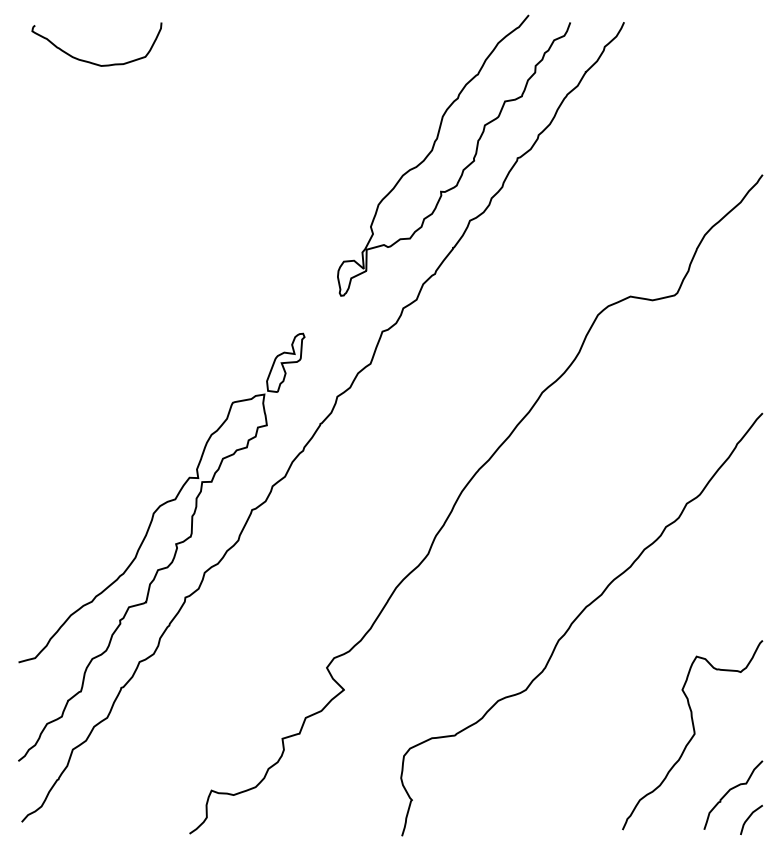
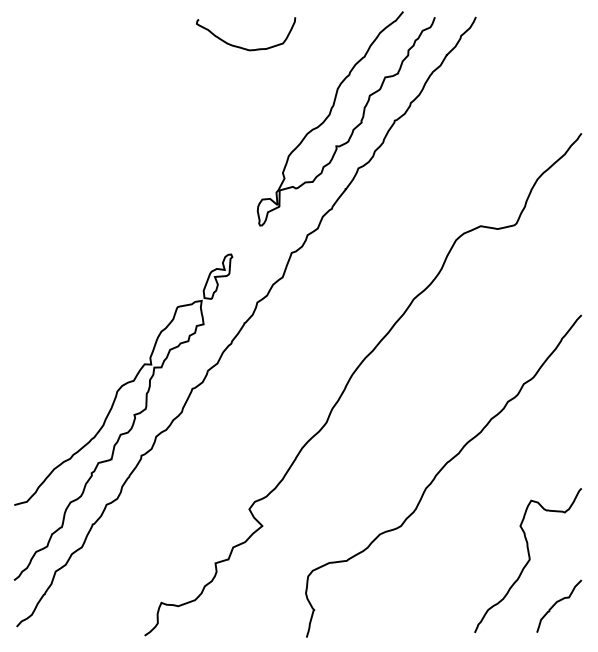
curve: (93, 62) -> (243, 47), moved
line: (750, 817) -> (572, 623), removed

